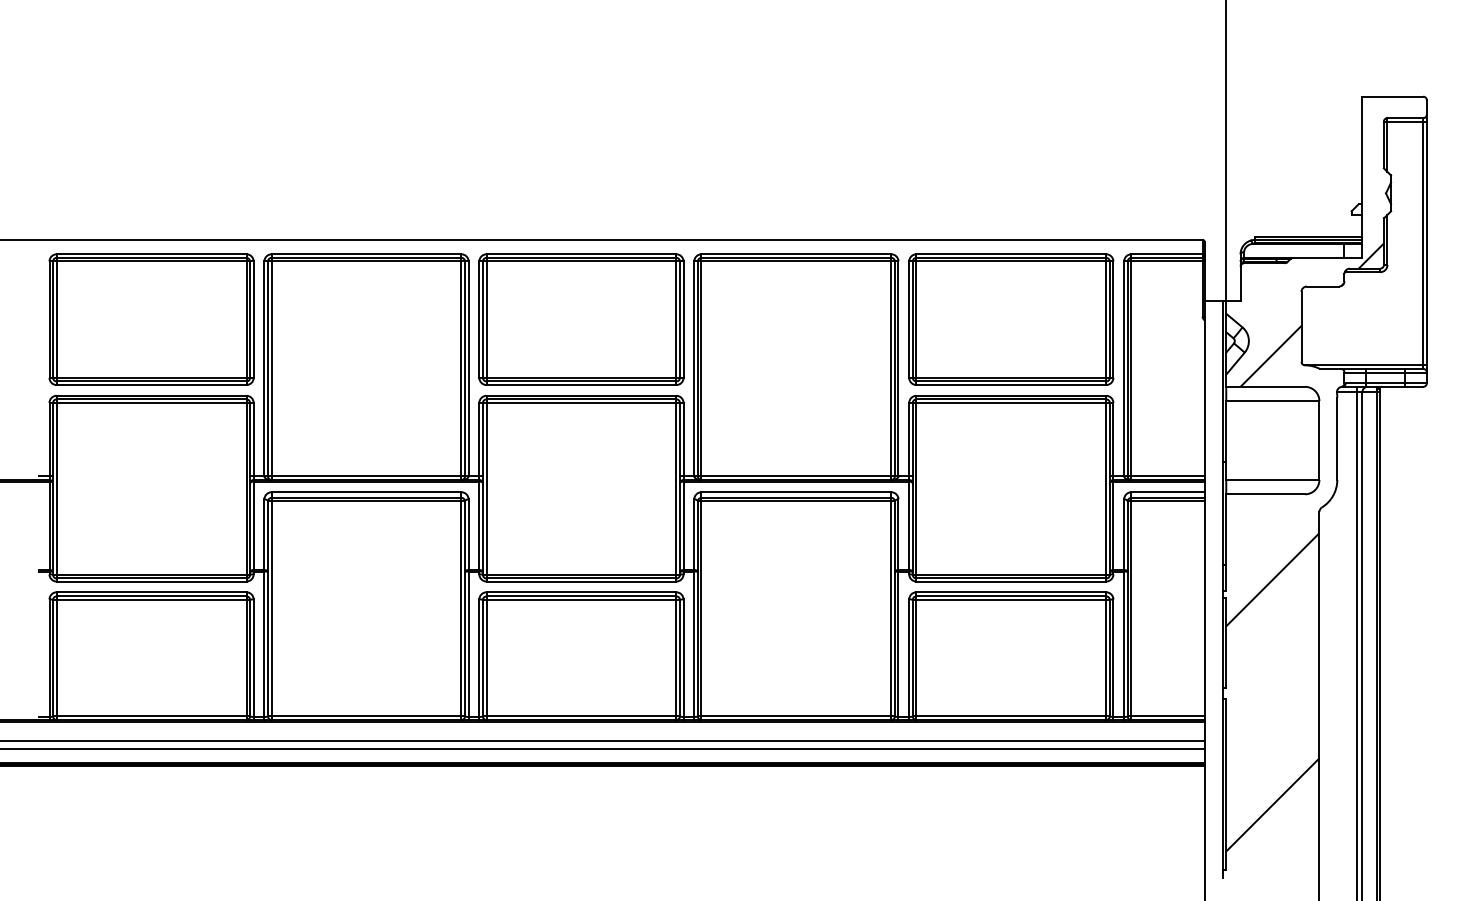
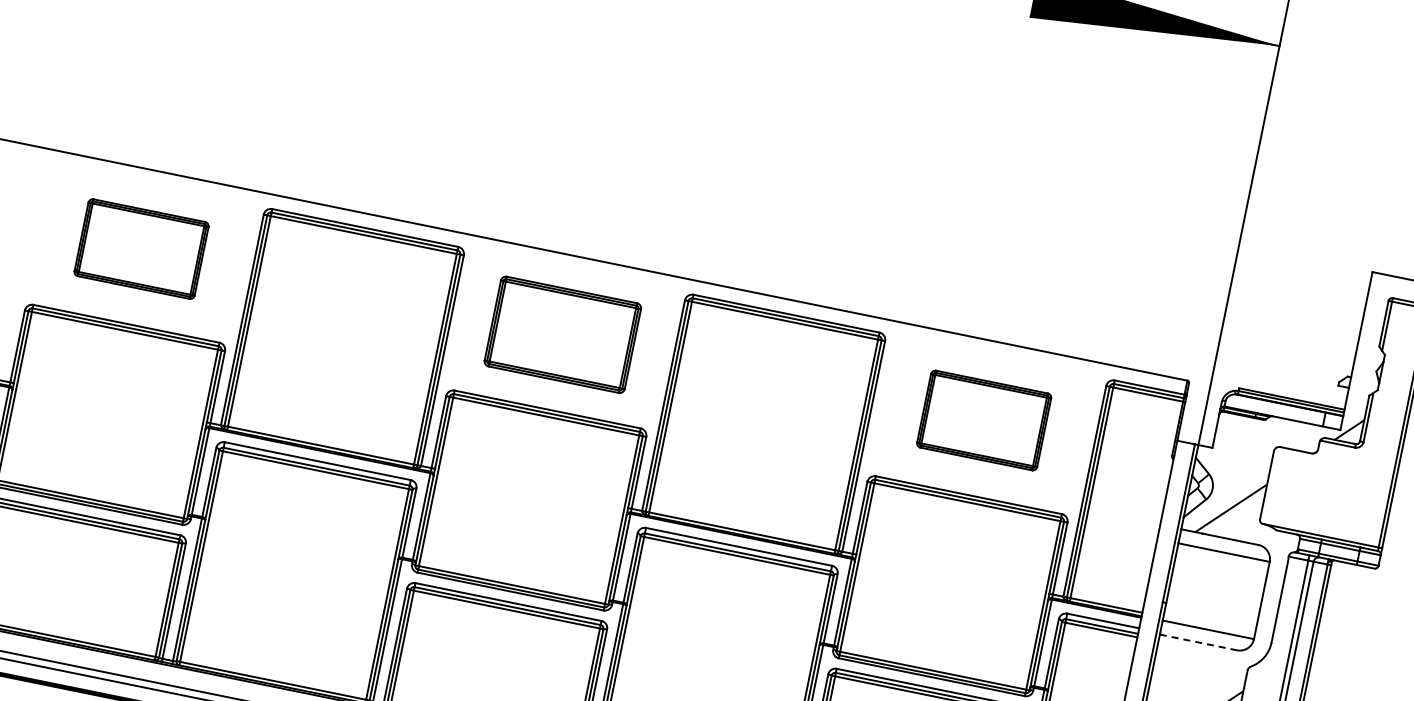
part: (151, 319) -> (141, 249), size x0.6
part: (581, 319) -> (562, 334), size x0.7
part: (1011, 319) -> (984, 420), size x0.6
line: (1266, 494) -> (1199, 642), solid -> dashed

